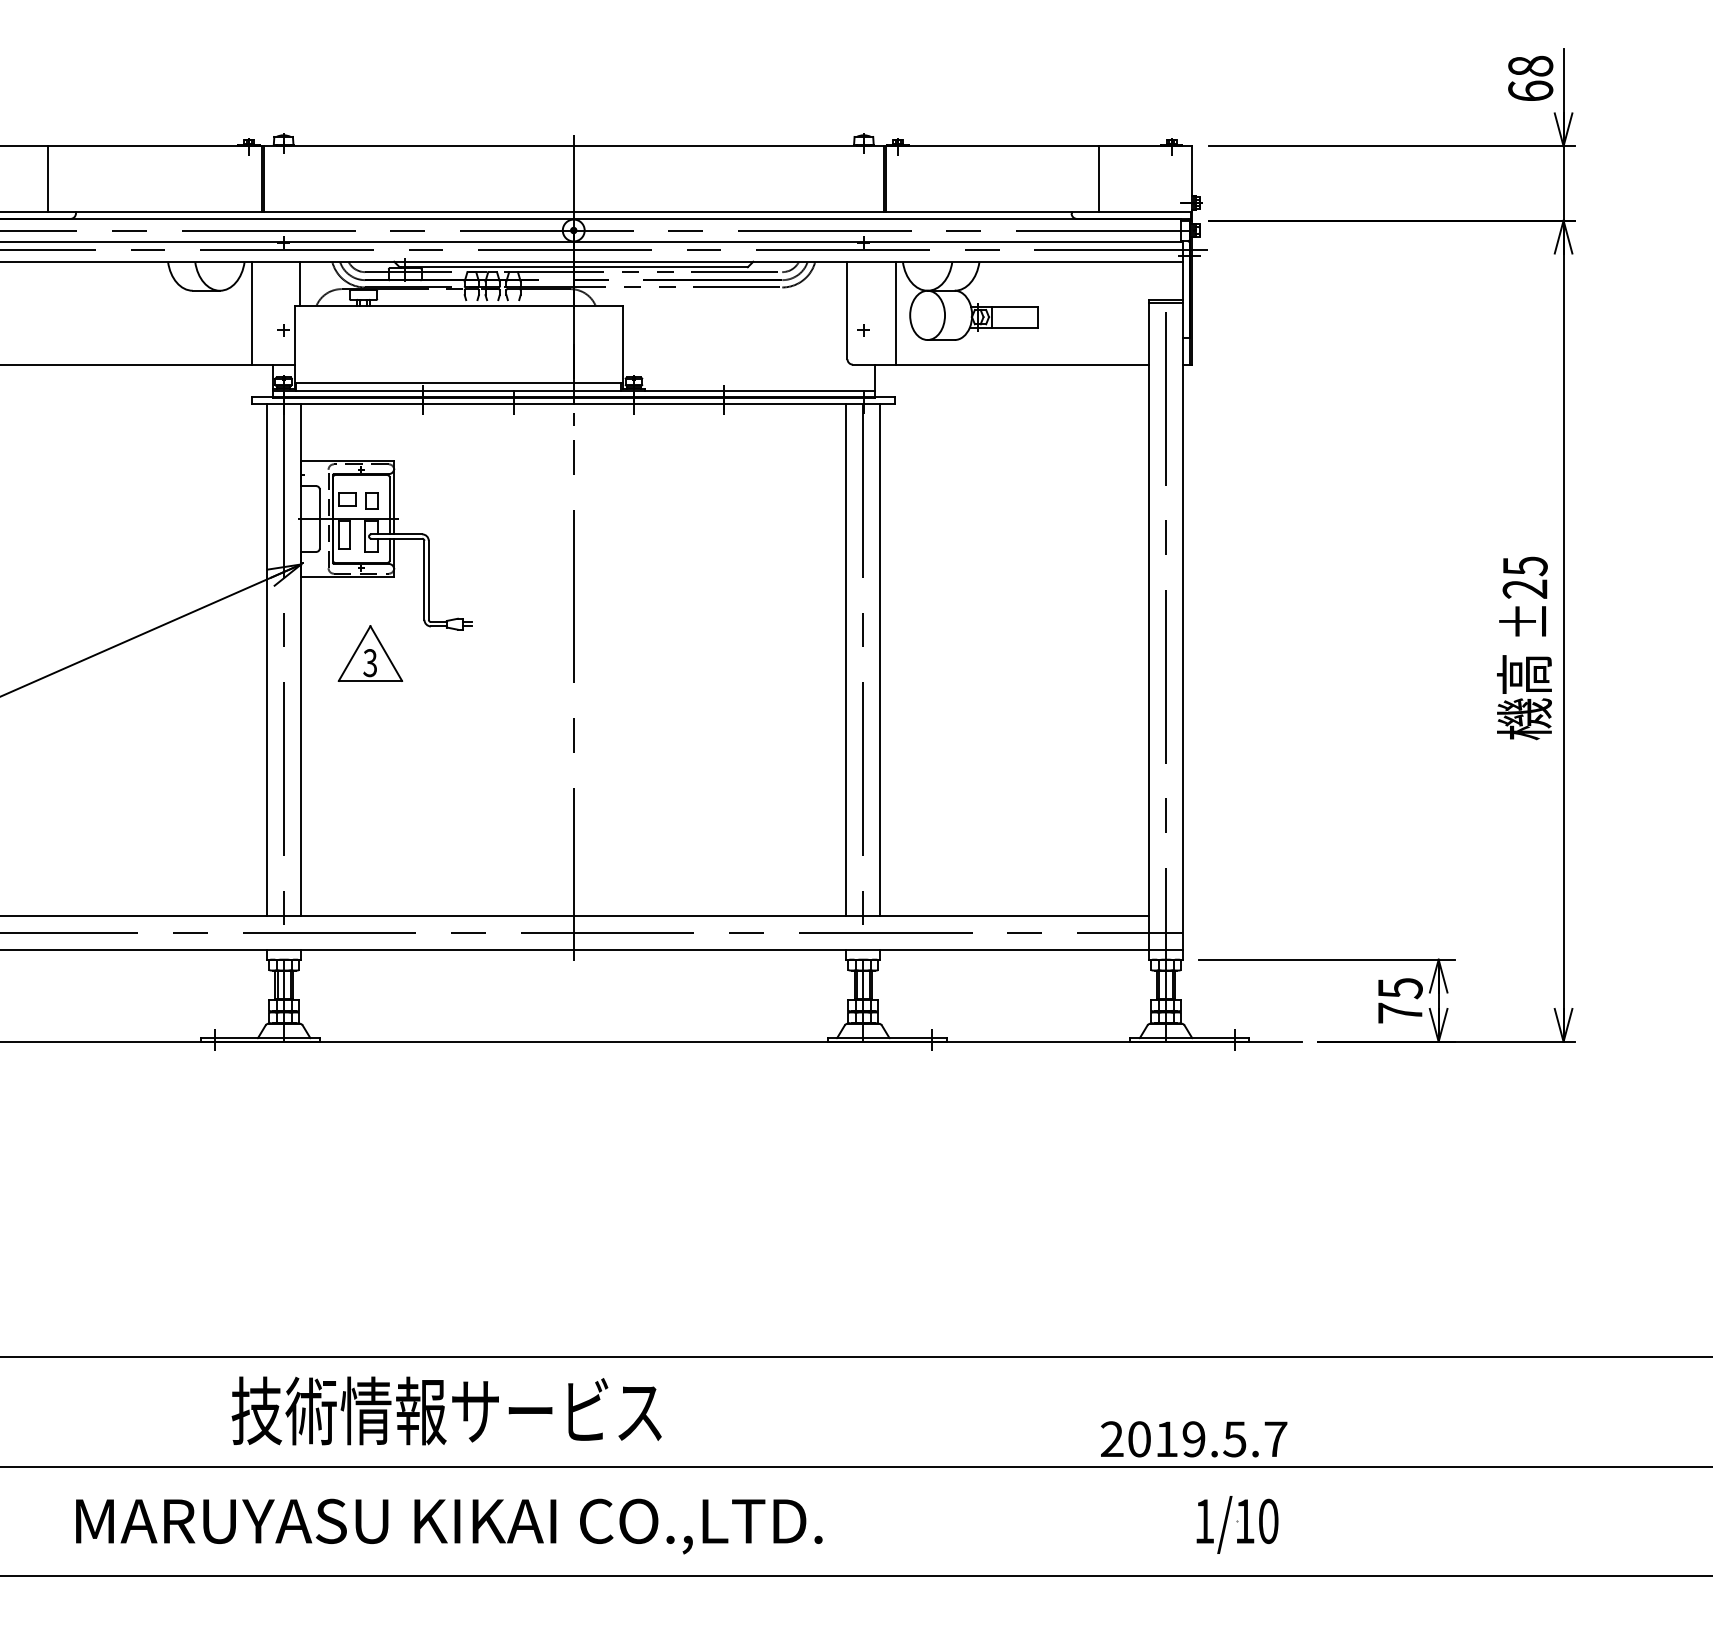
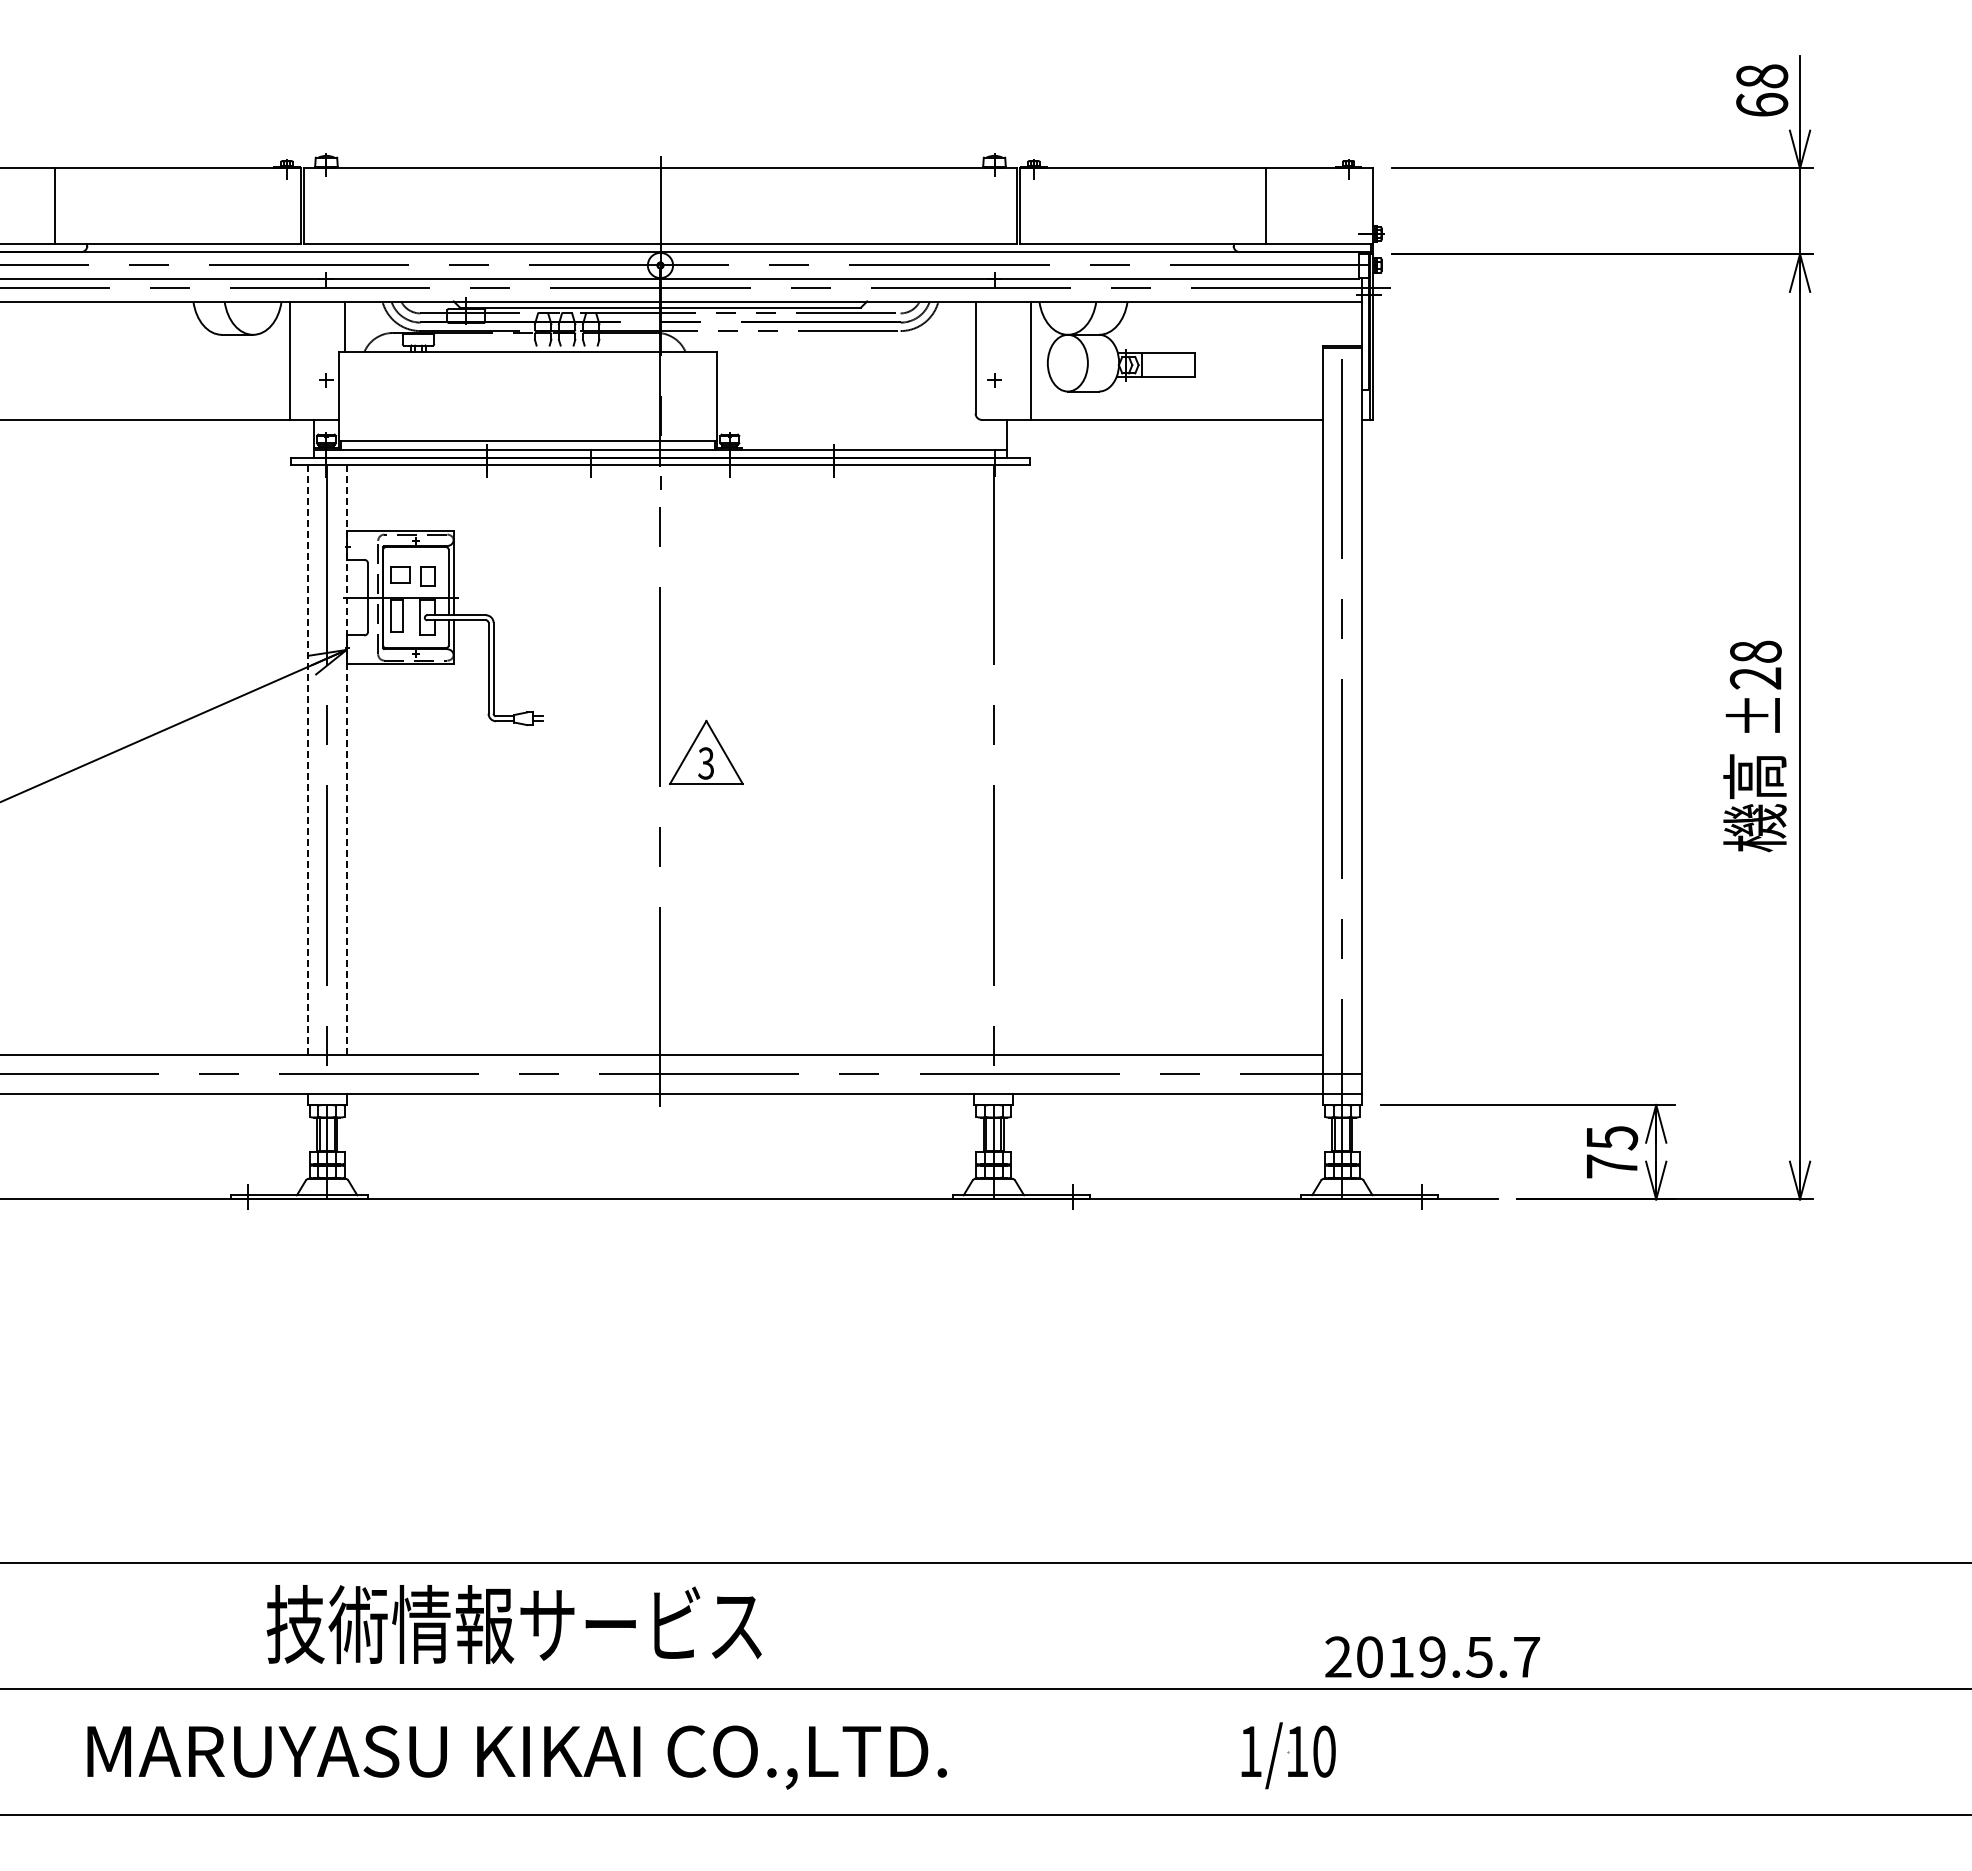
text: (1524, 565) -> (1755, 651), ±25 -> ±28
part: (370, 653) -> (706, 752), moved
line: (267, 659) -> (307, 759), solid -> dashed
line: (301, 659) -> (346, 759), solid -> dashed
line: (846, 659) -> (974, 759), removed
line: (880, 659) -> (1013, 759), removed
text: (1193, 1438) -> (1432, 1656), moved
part: (1237, 1524) -> (1288, 1755), moved

